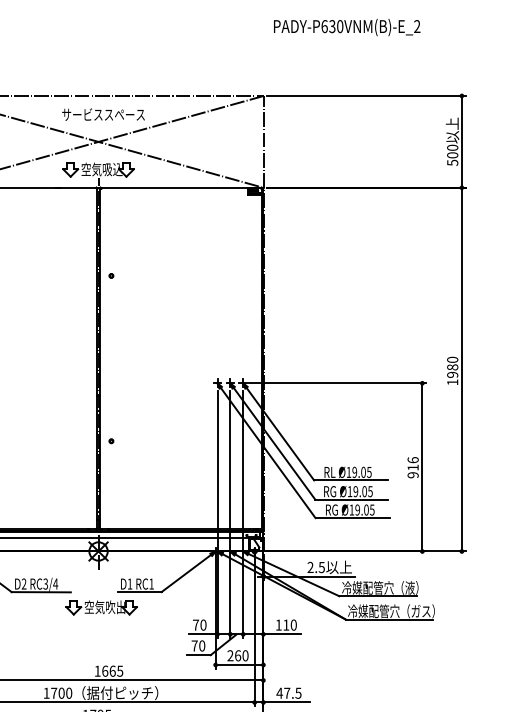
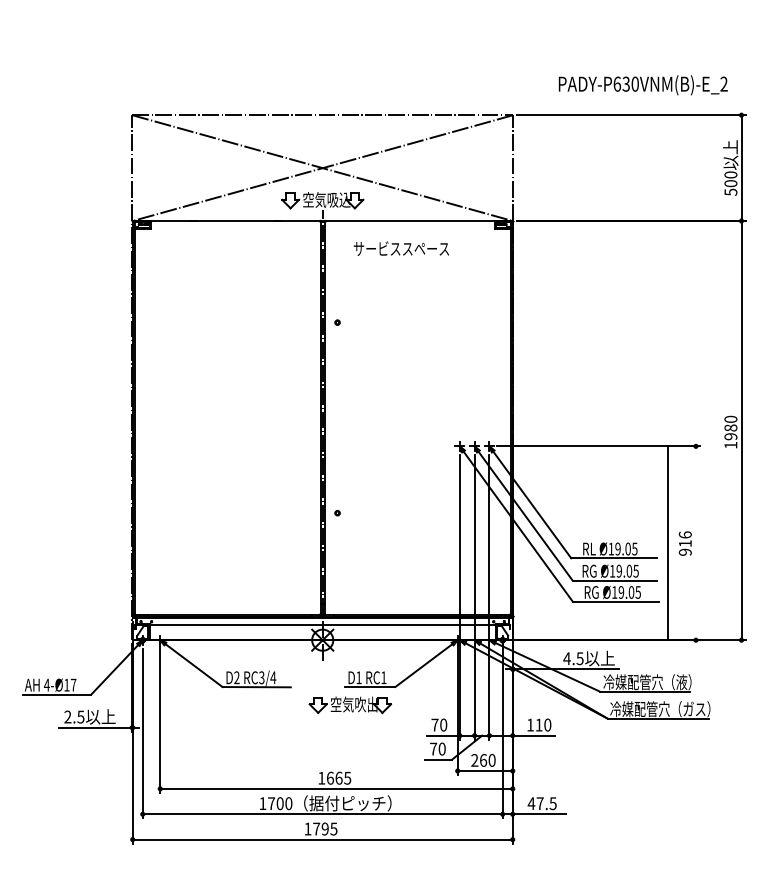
text: (346, 27) -> (642, 85), moved
text: (102, 114) -> (400, 248), moved
line: (421, 467) -> (667, 543), moved
text: (310, 567) -> (566, 658), 2.5 -> 4.5
part: (100, 608) -> (349, 705), moved

